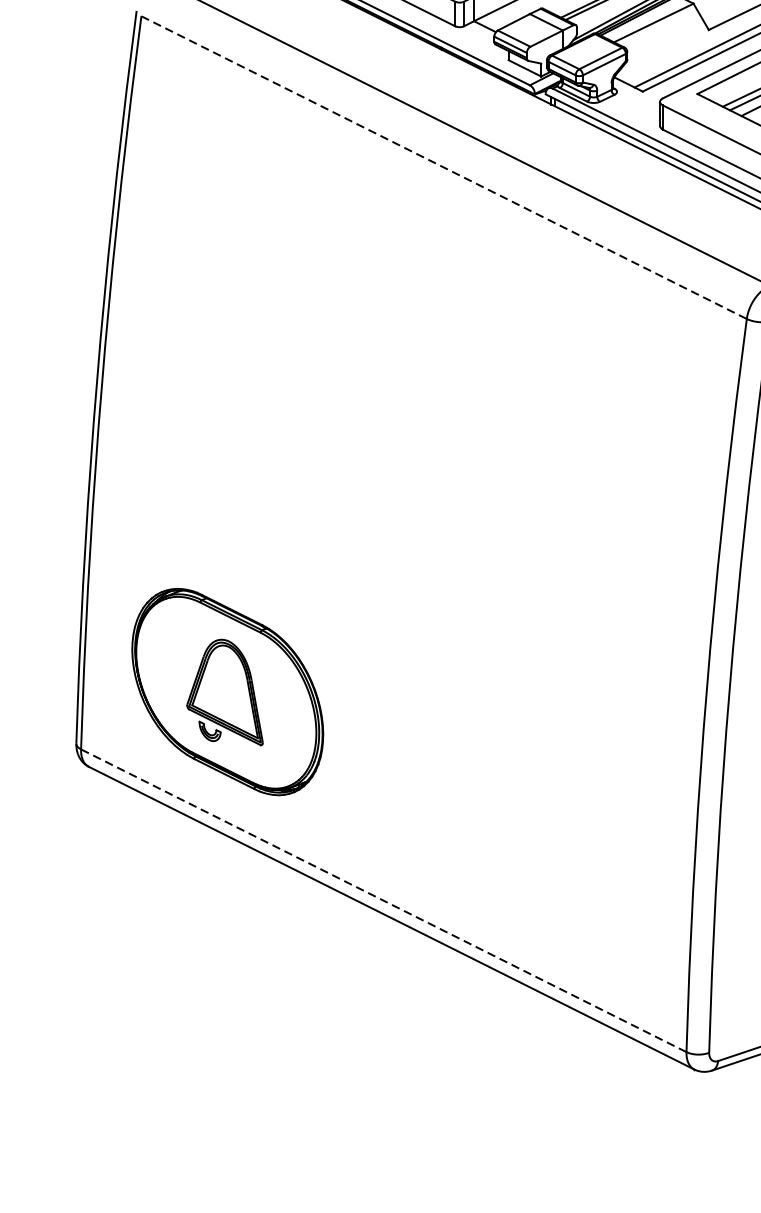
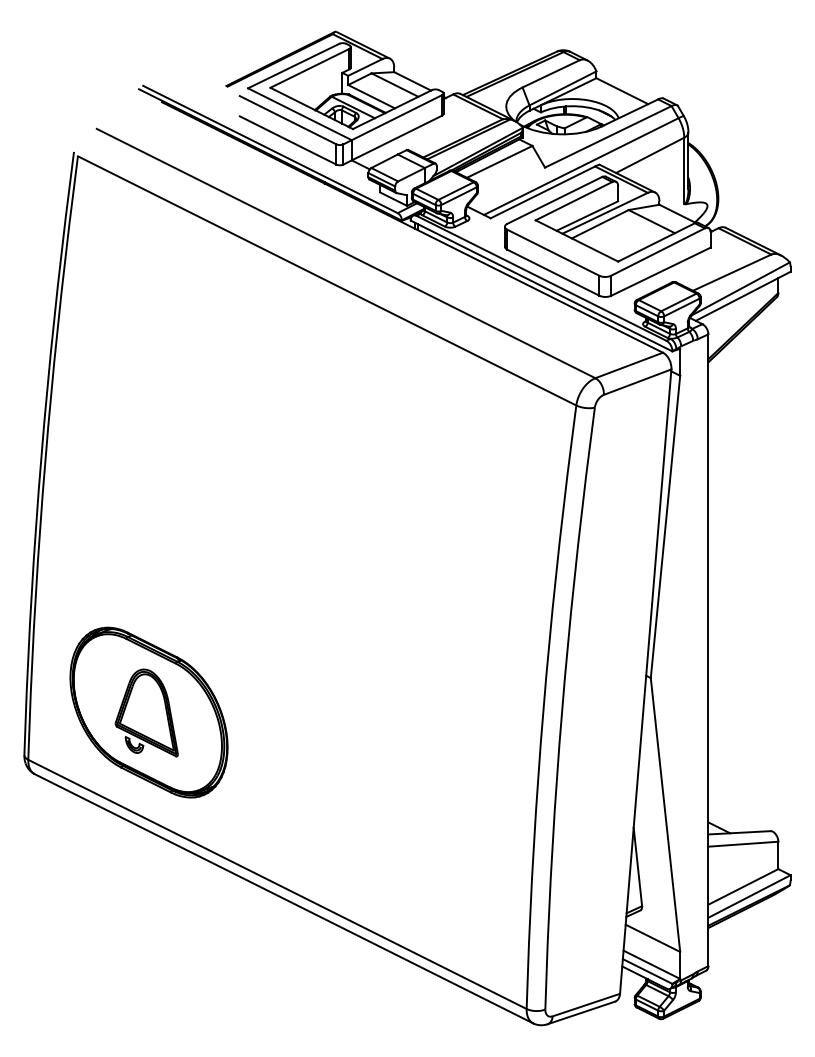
line: (444, 167) -> (327, 280), dashed -> solid
line: (383, 900) -> (277, 884), dashed -> solid

